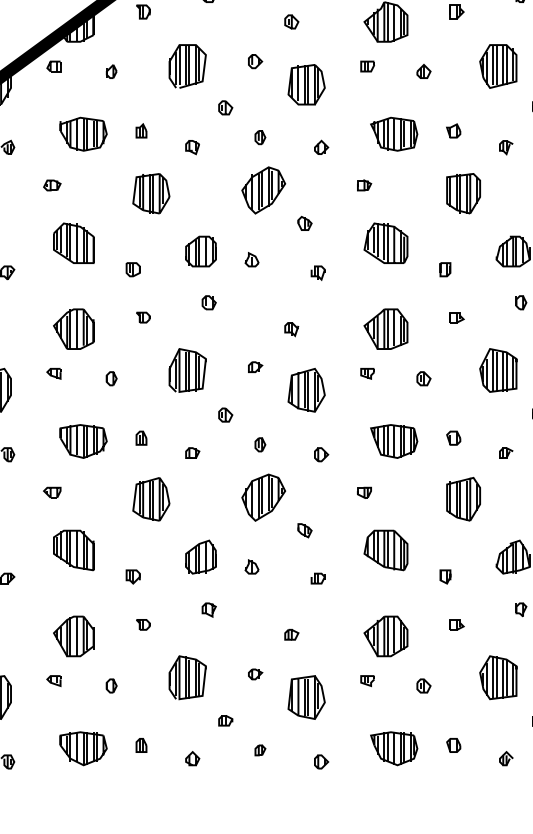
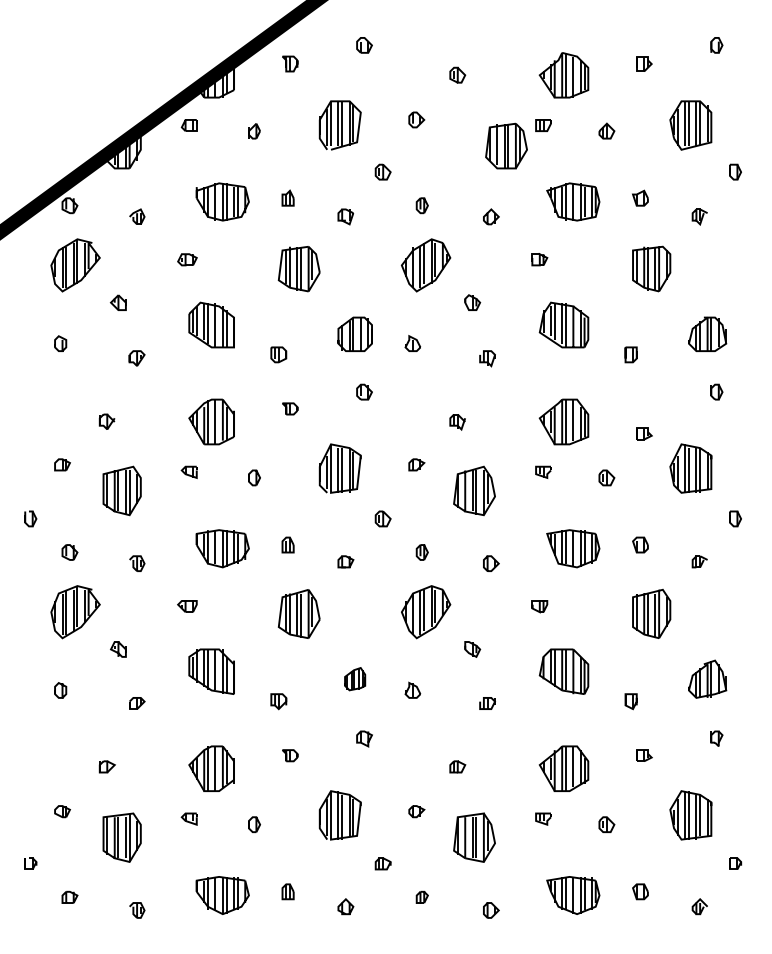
part: (306, 84) -> (506, 145), moved
part: (457, 317) -> (644, 433), moved
part: (200, 556) -> (354, 678), size x0.6

